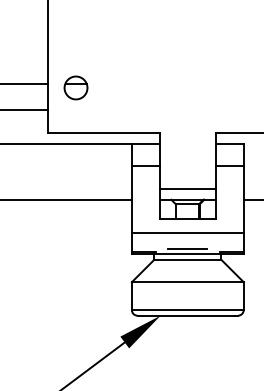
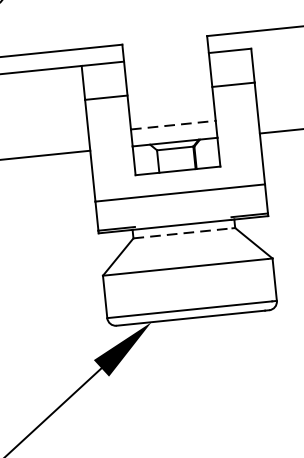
line: (187, 188) -> (172, 125), solid -> dashed
line: (187, 248) -> (182, 216), removed
line: (186, 259) -> (182, 232), solid -> dashed

